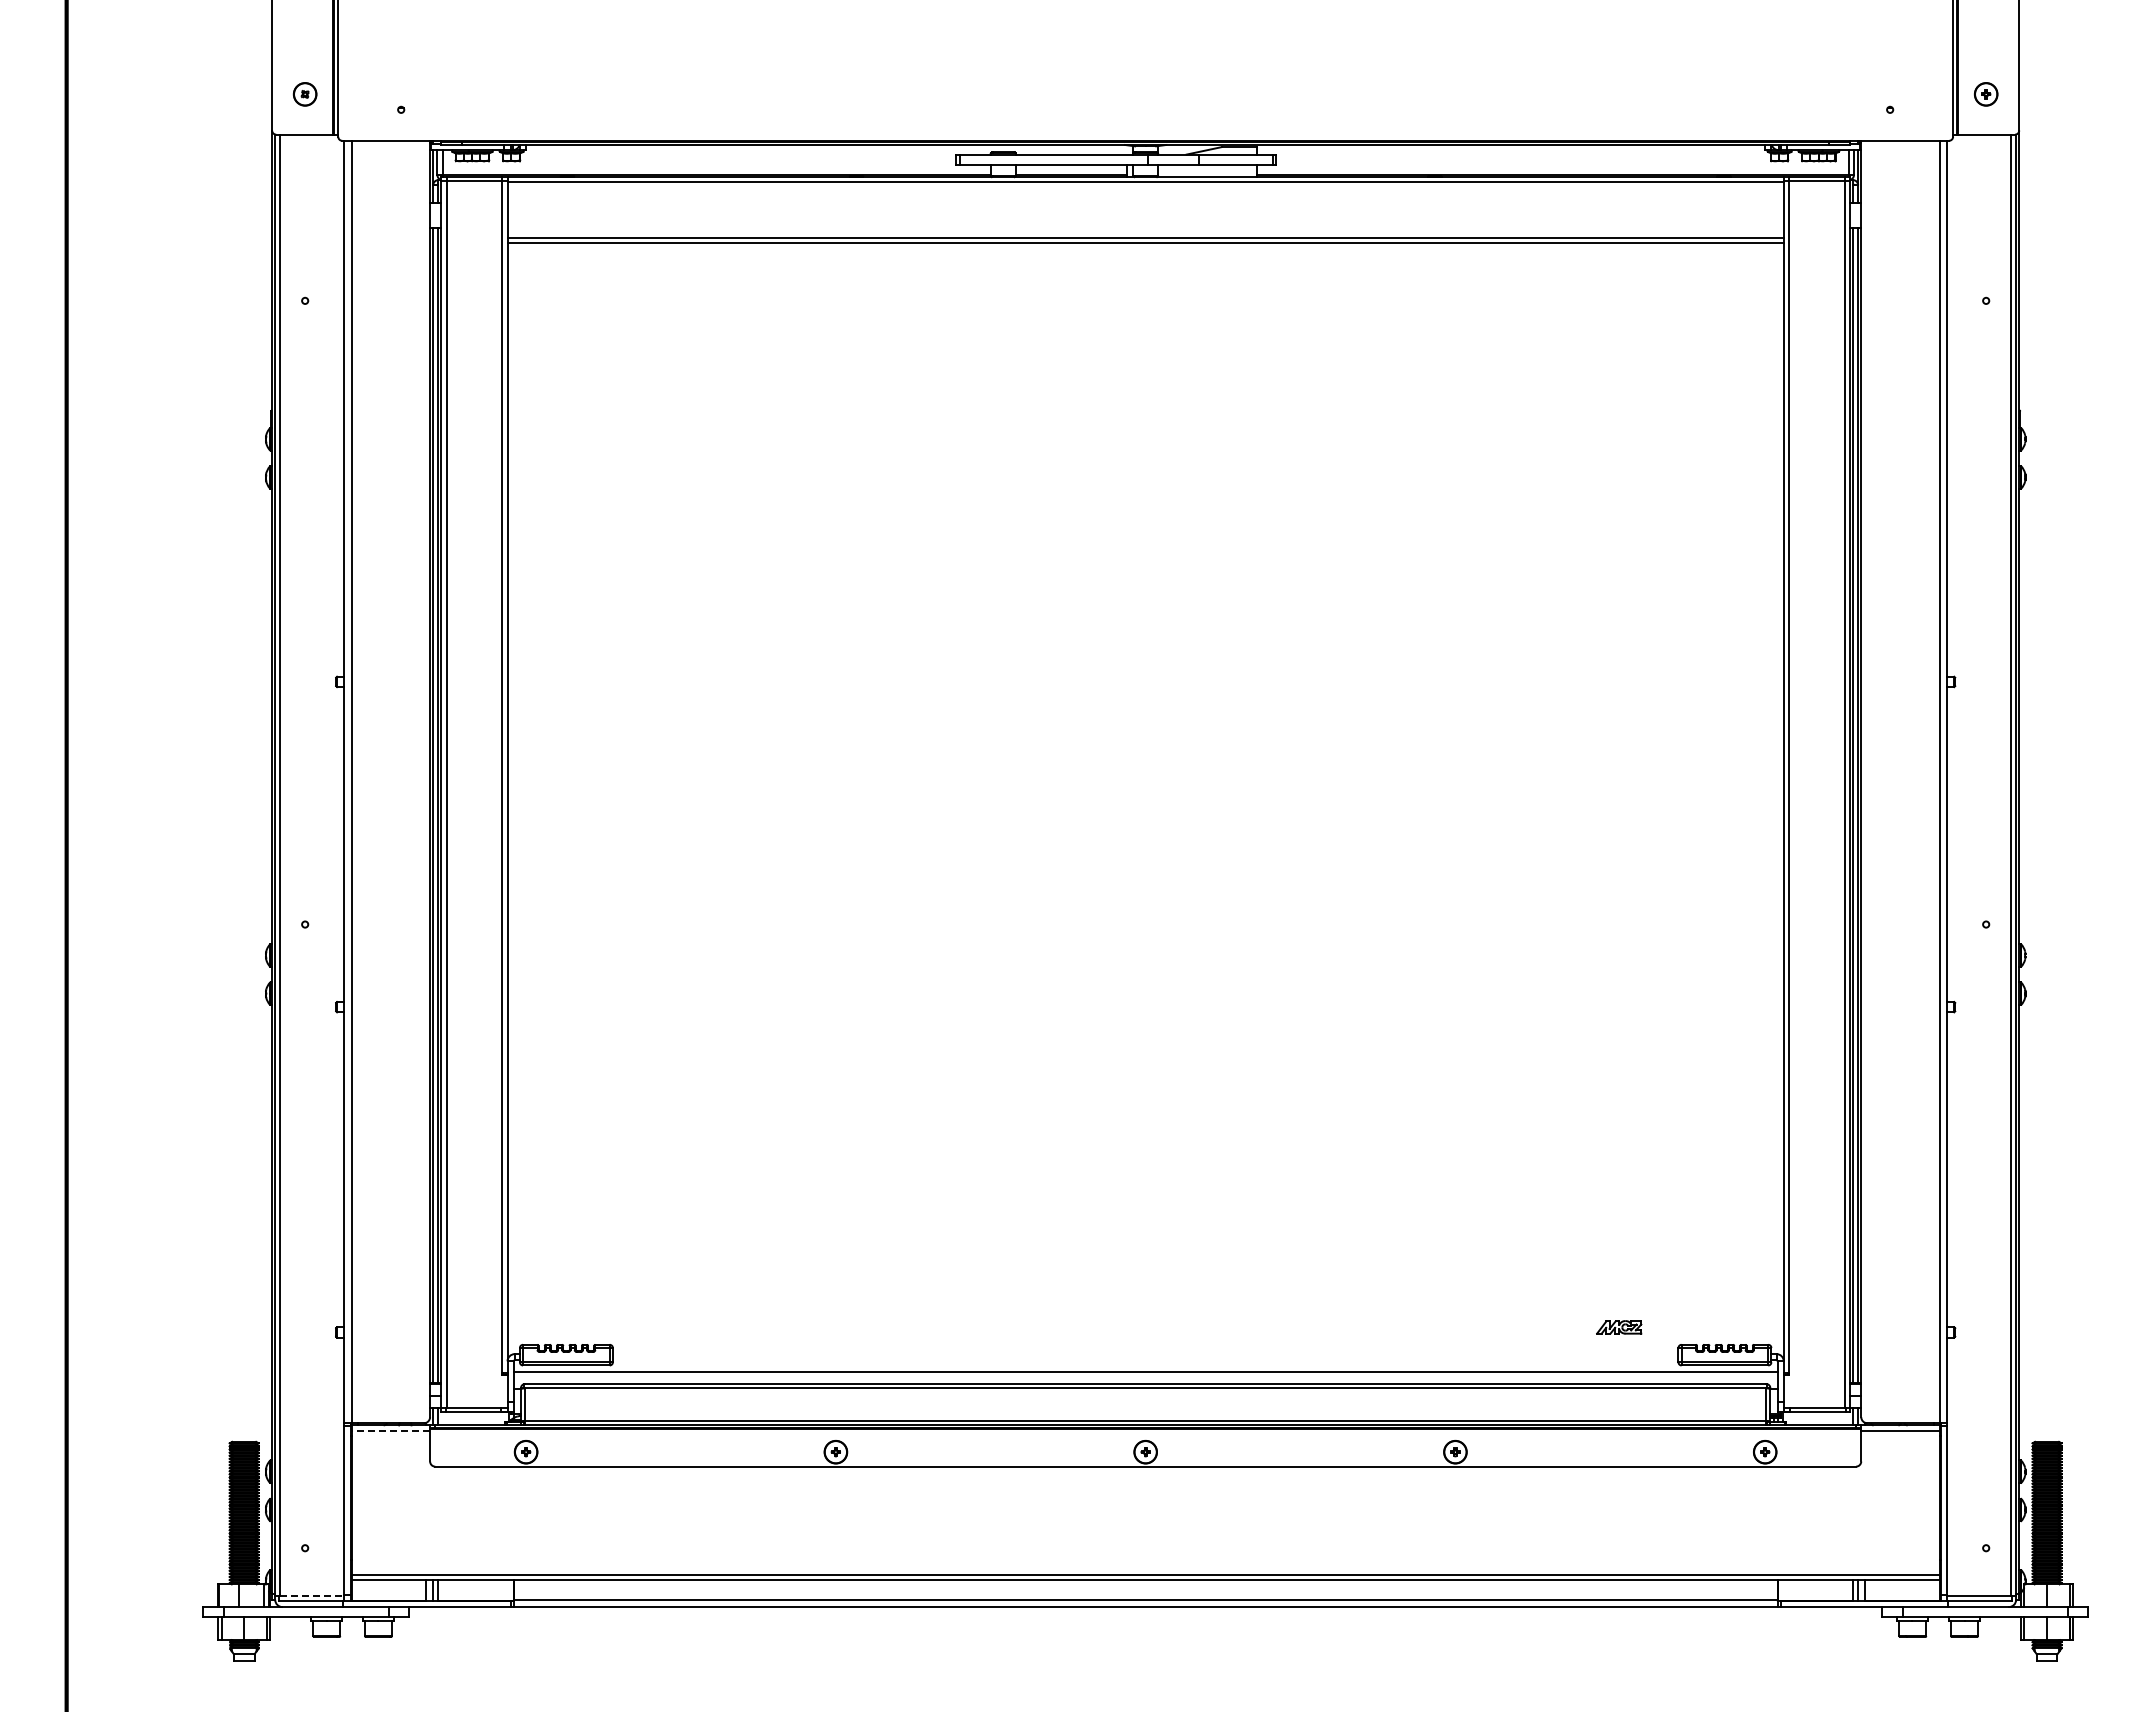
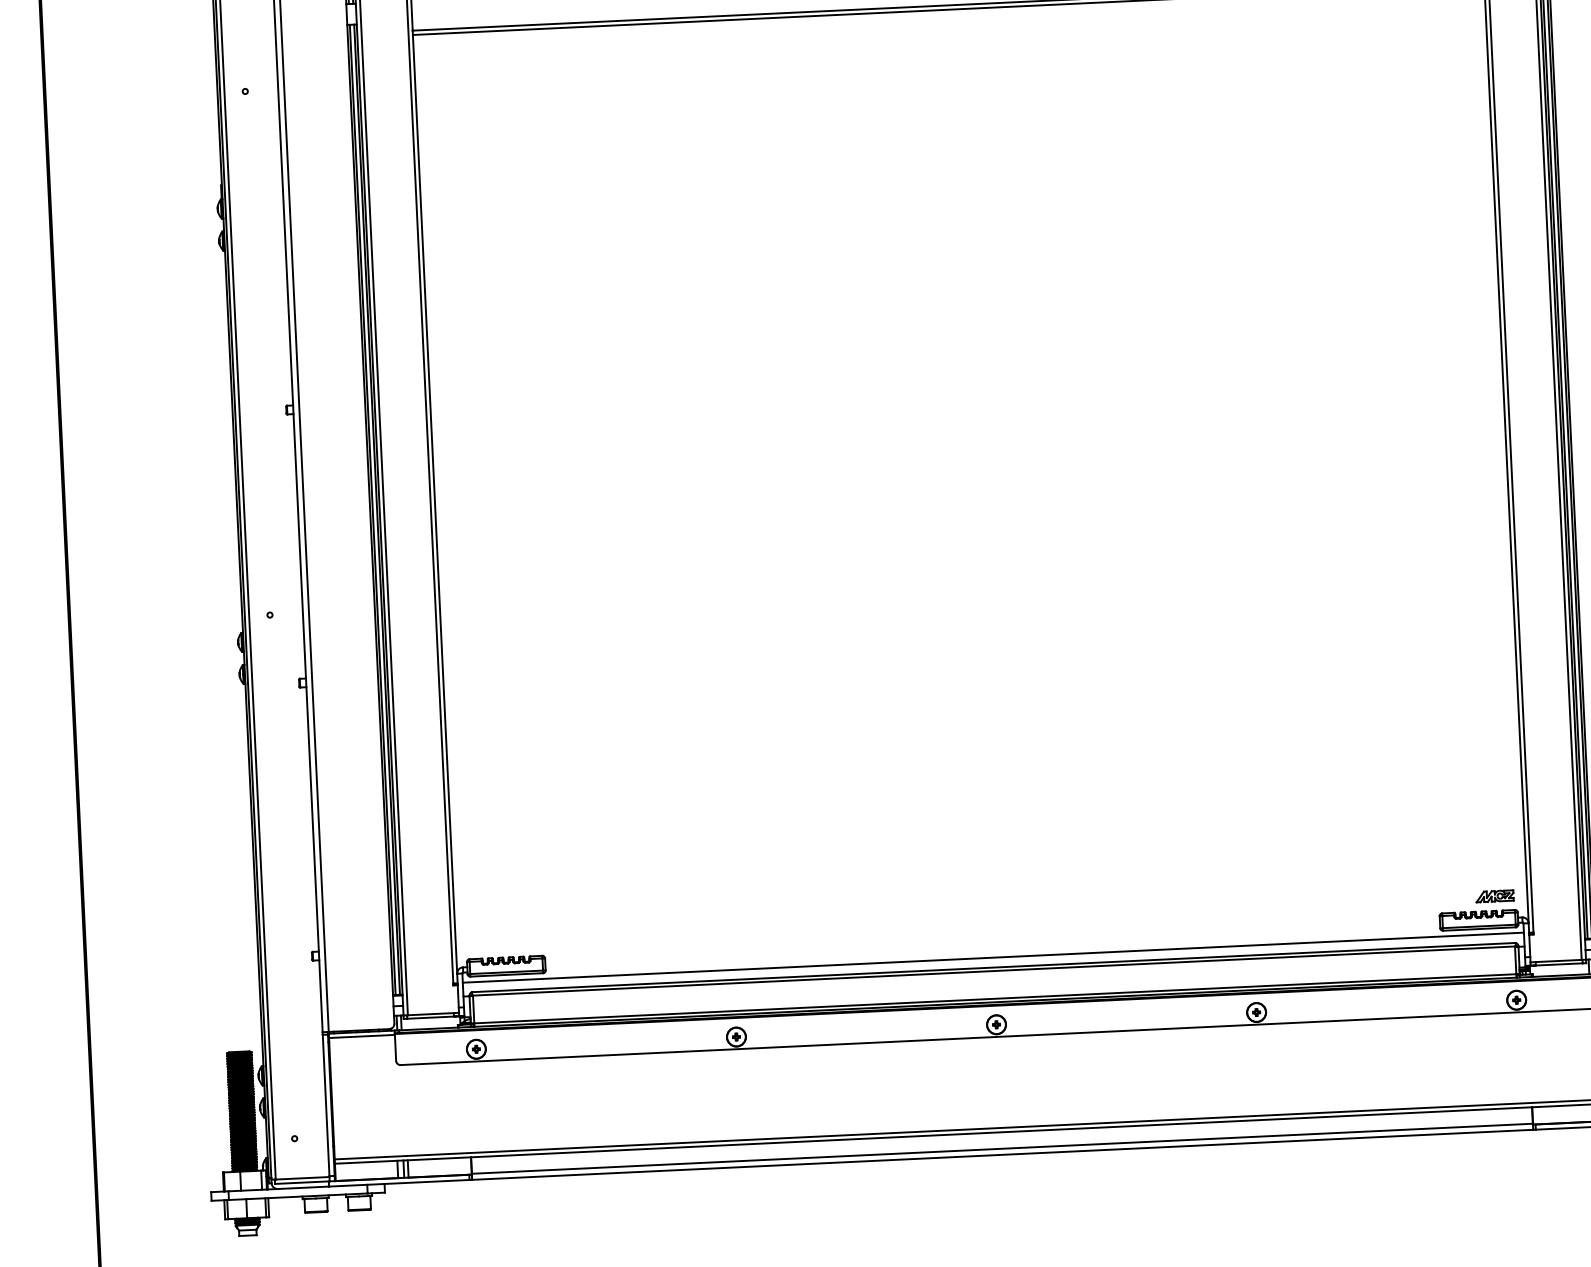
part: (1619, 1327) -> (1495, 896), moved
line: (390, 1430) -> (361, 1036), dashed -> solid
line: (312, 1595) -> (302, 1178), dashed -> solid

